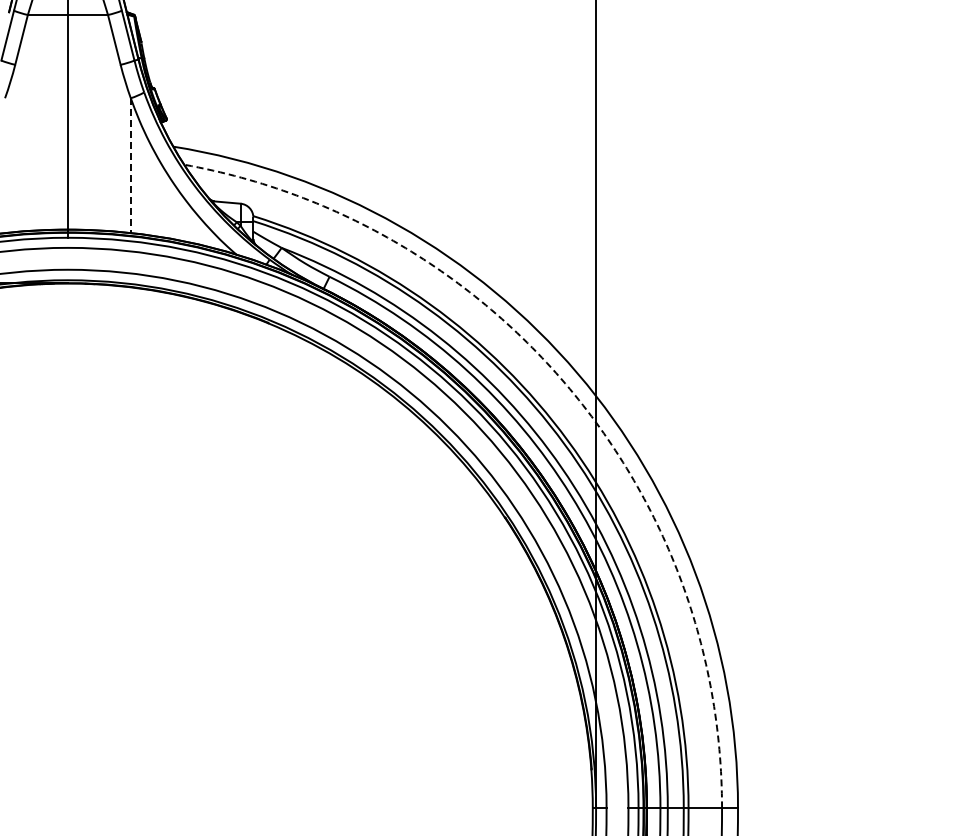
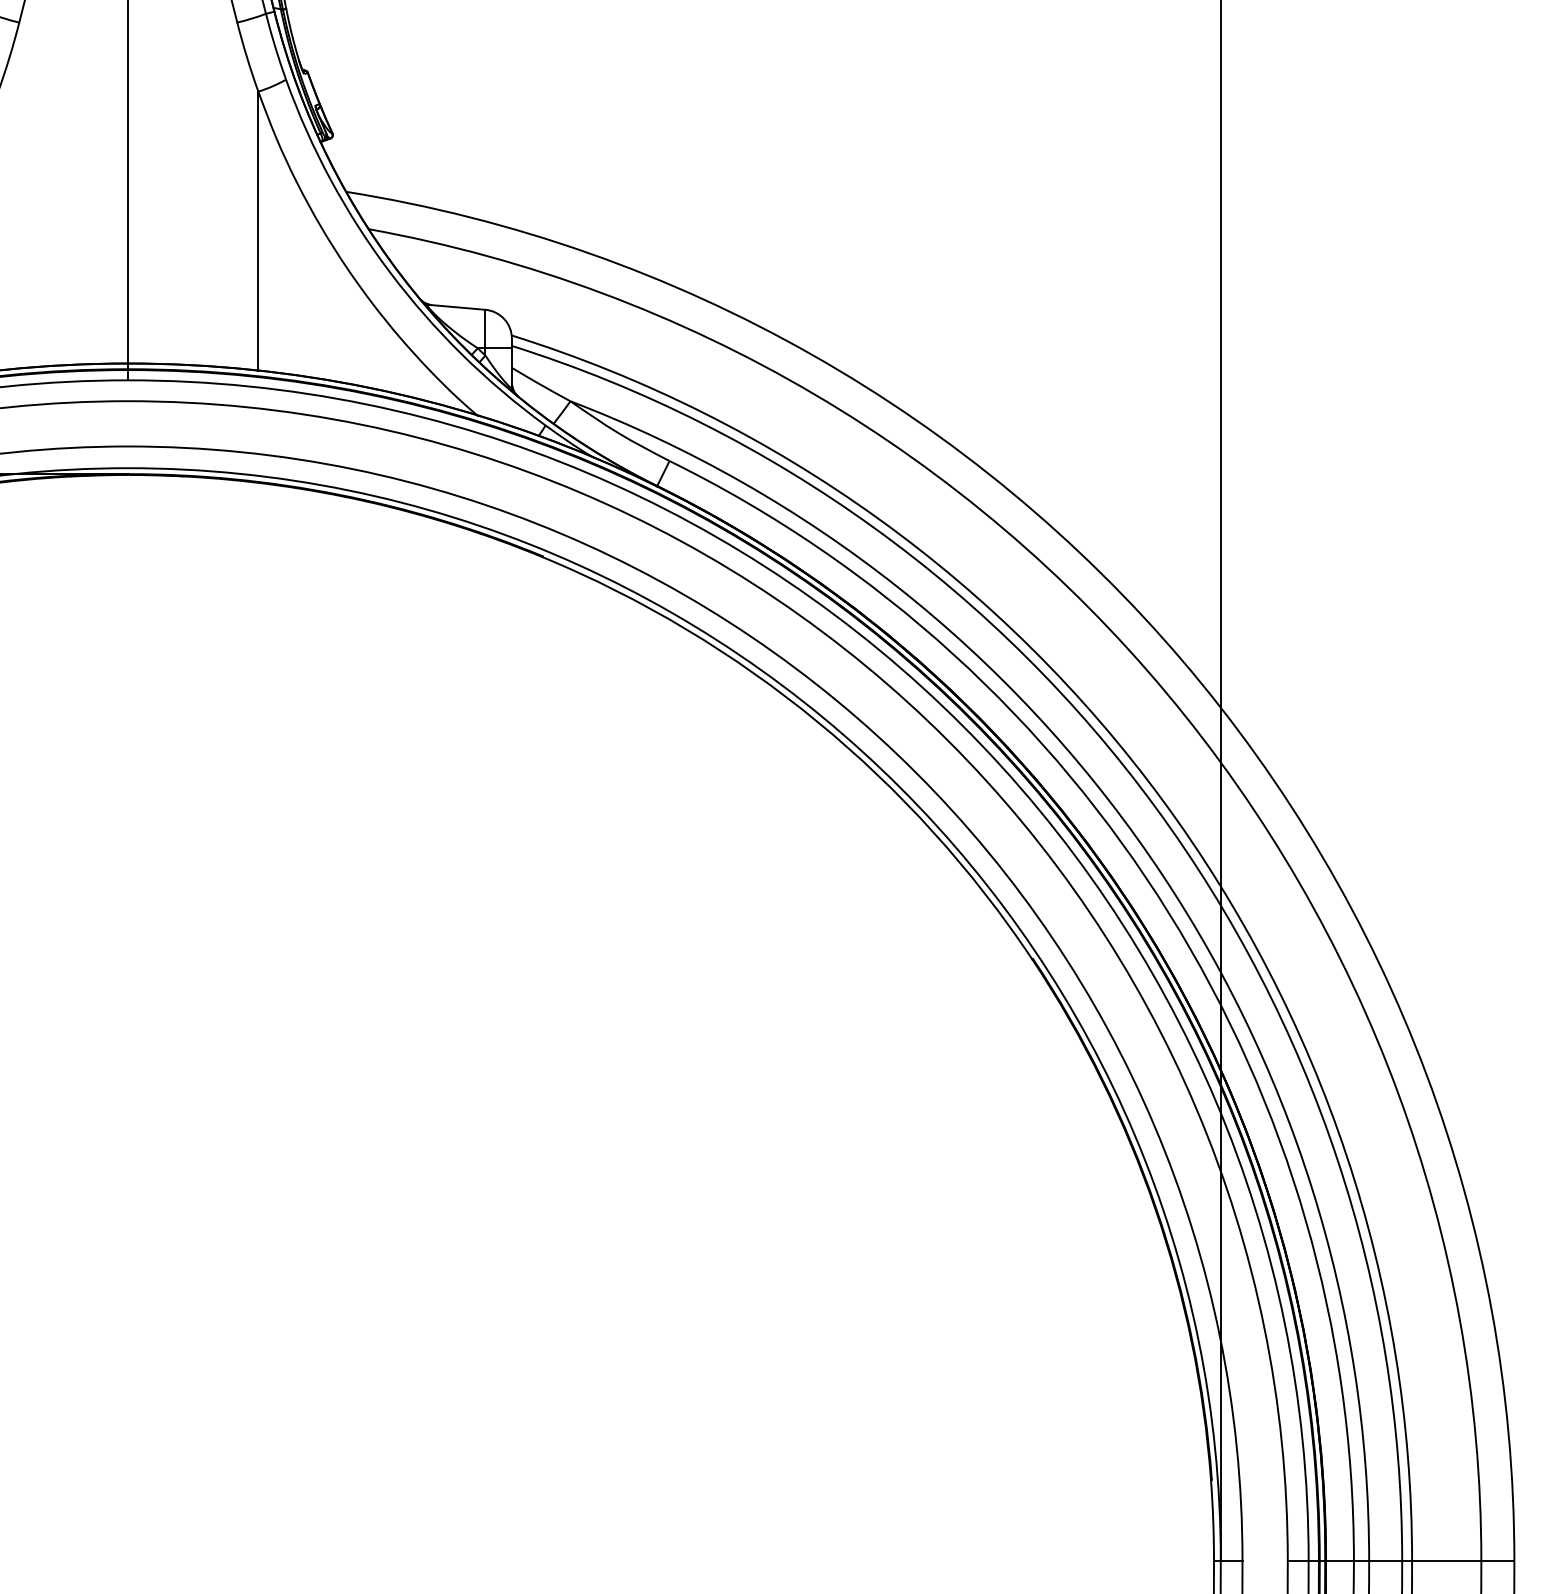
line: (130, 166) -> (257, 232), dashed -> solid
arc: (569, 389) -> (1165, 694), dashed -> solid

